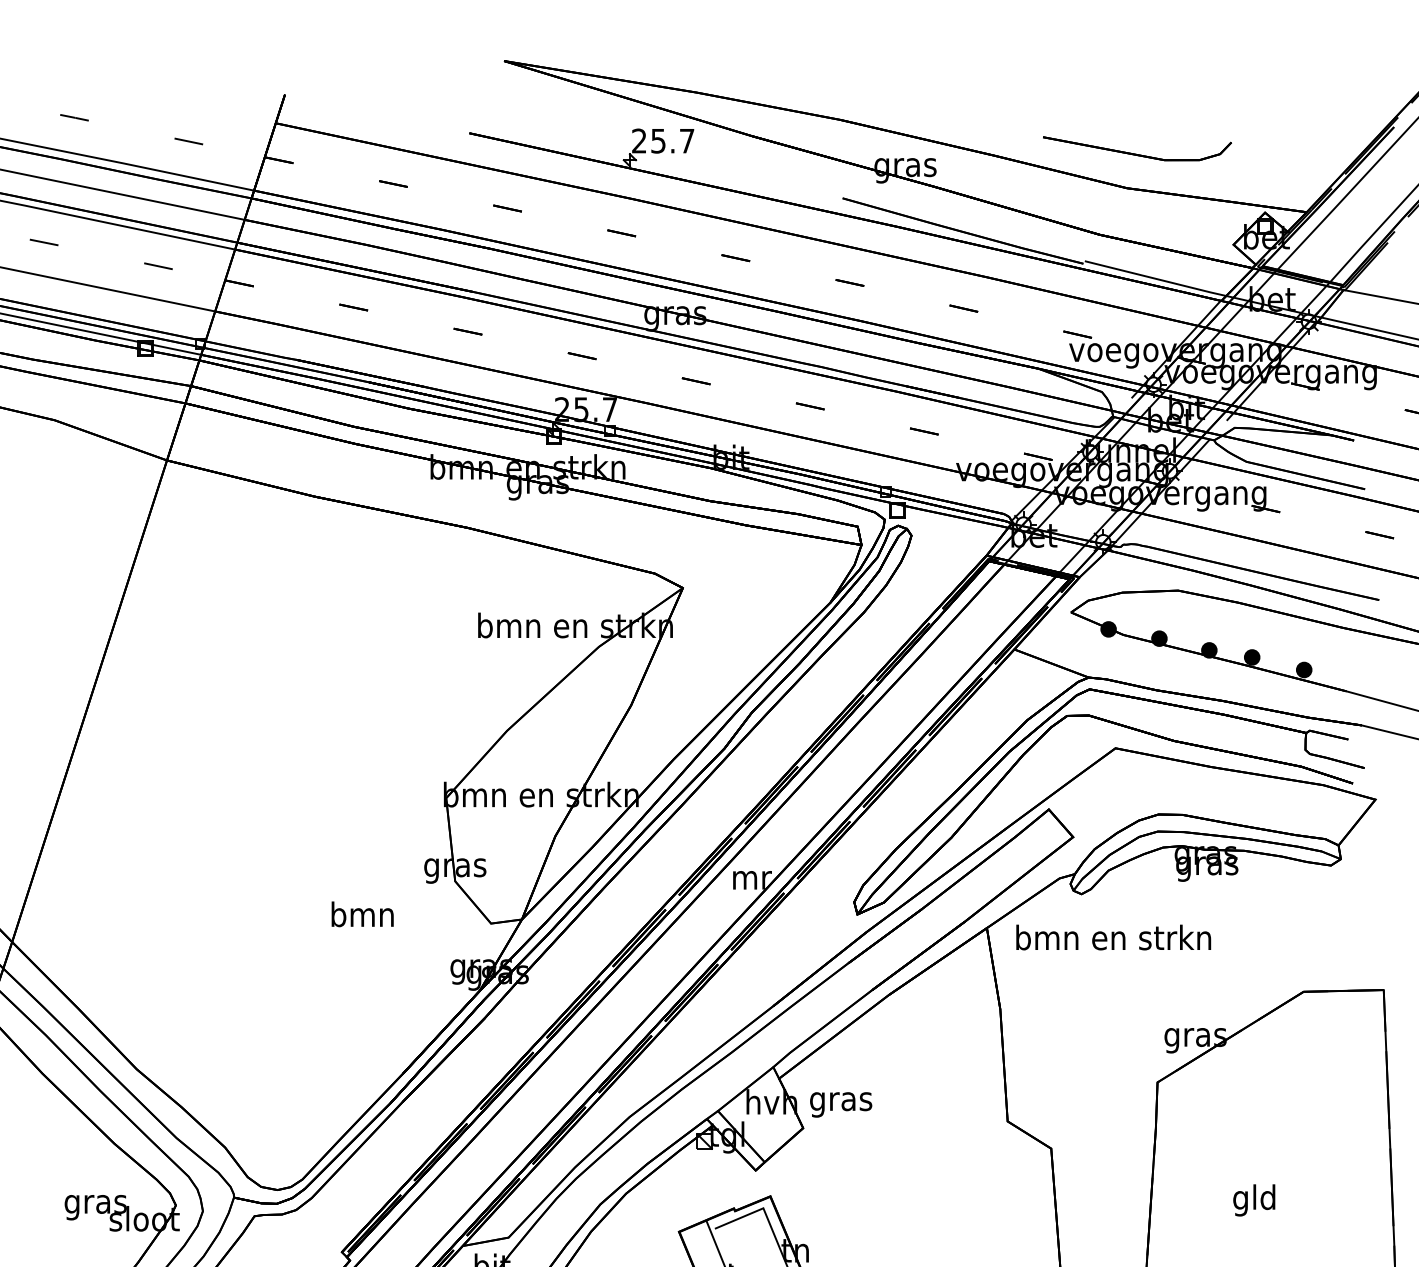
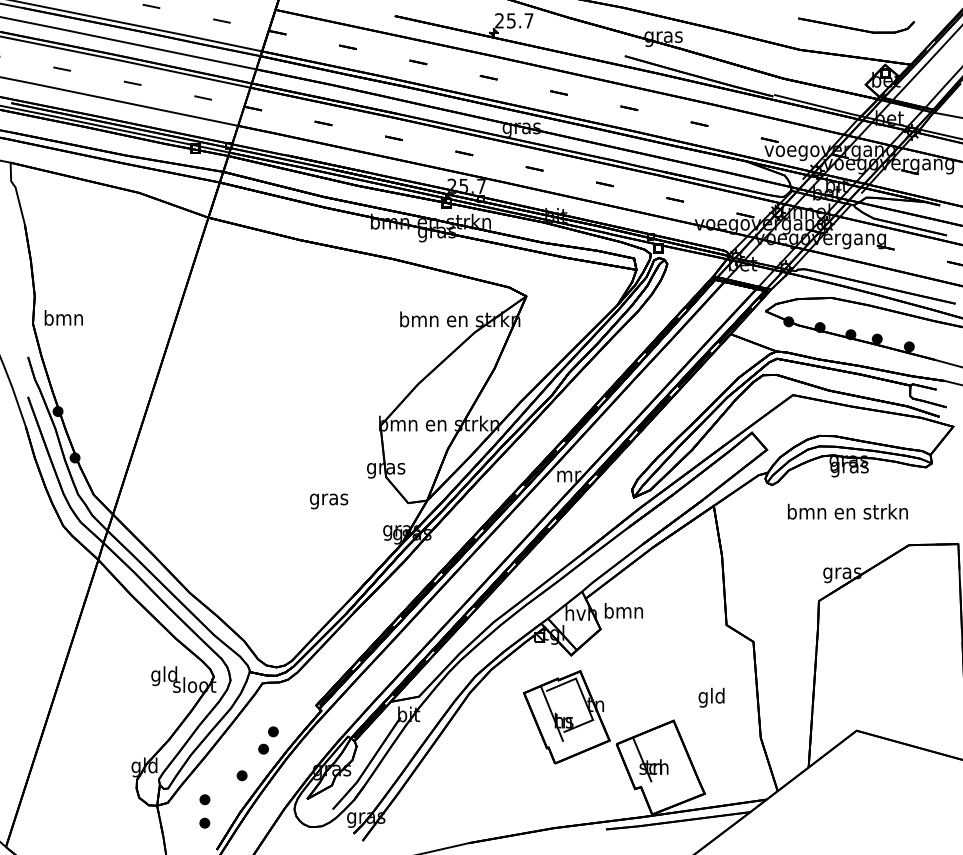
part: (1137, 148) -> (856, 25), moved
text: (363, 917) -> (329, 499), bmn -> gras
text: (1112, 937) -> (847, 511), moved
text: (840, 1101) -> (623, 612), gras -> bmn
text: (1254, 1199) -> (711, 697), moved
text: (95, 1204) -> (164, 676), gras -> gld

